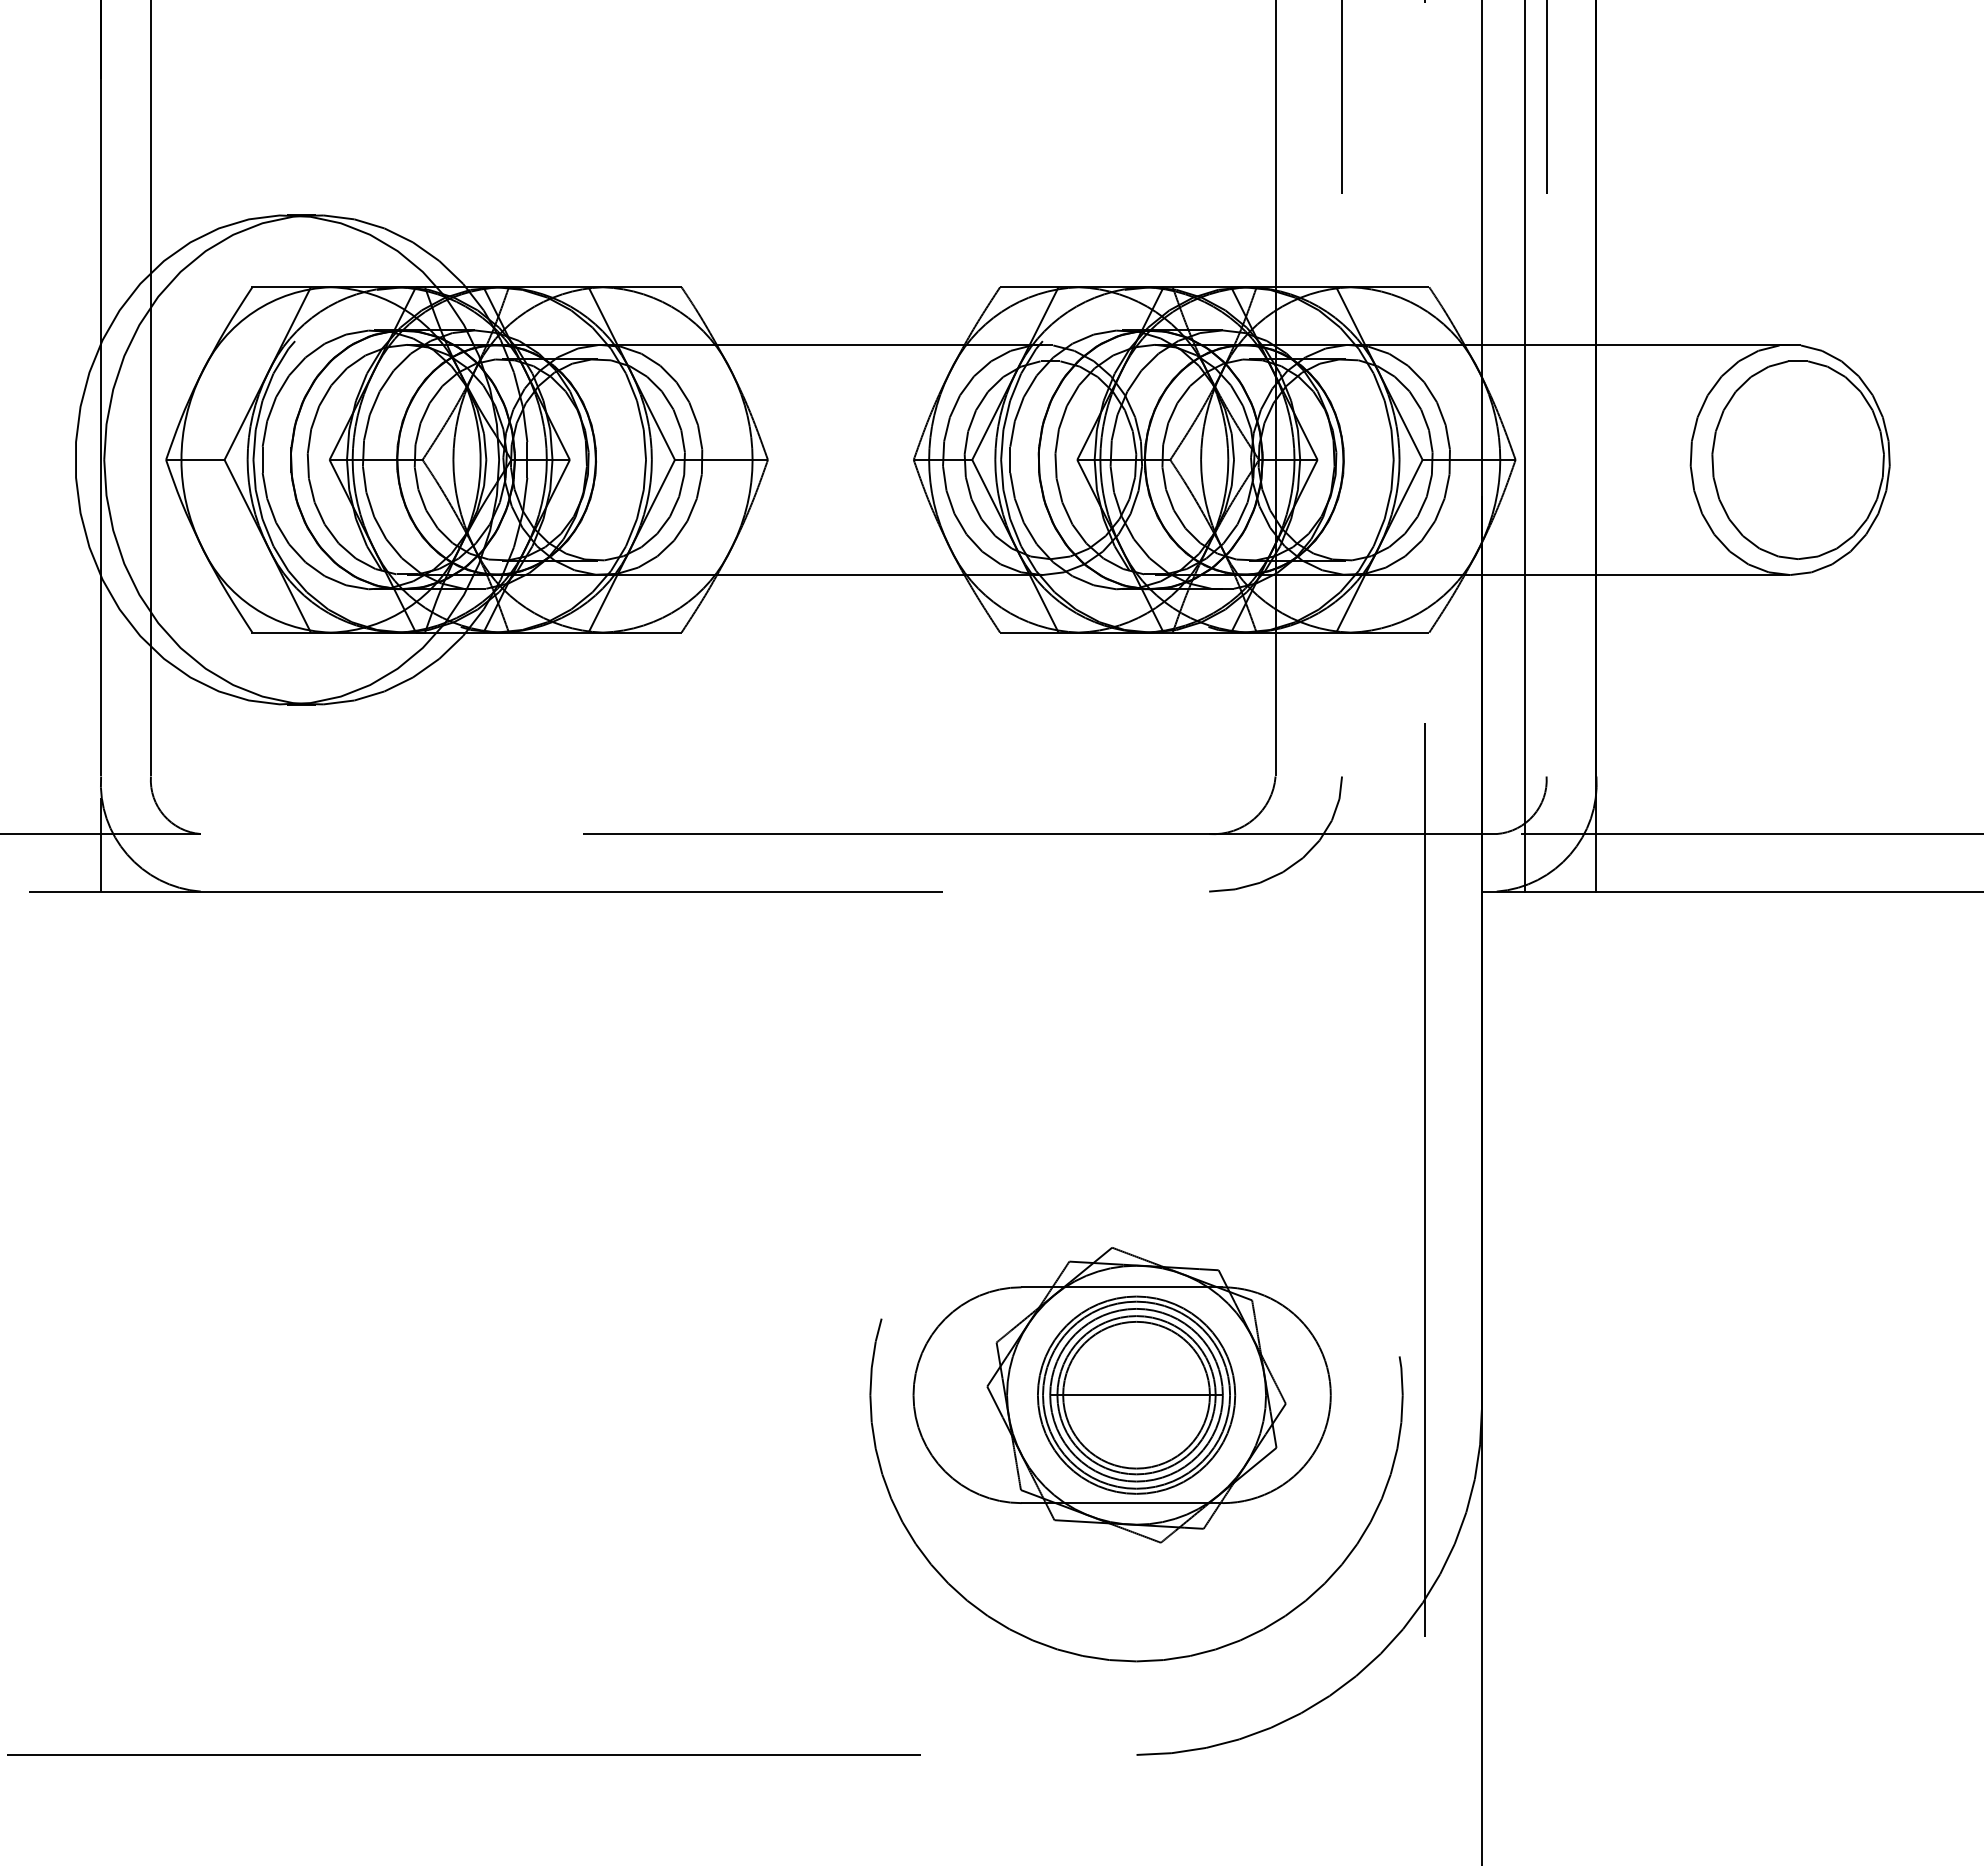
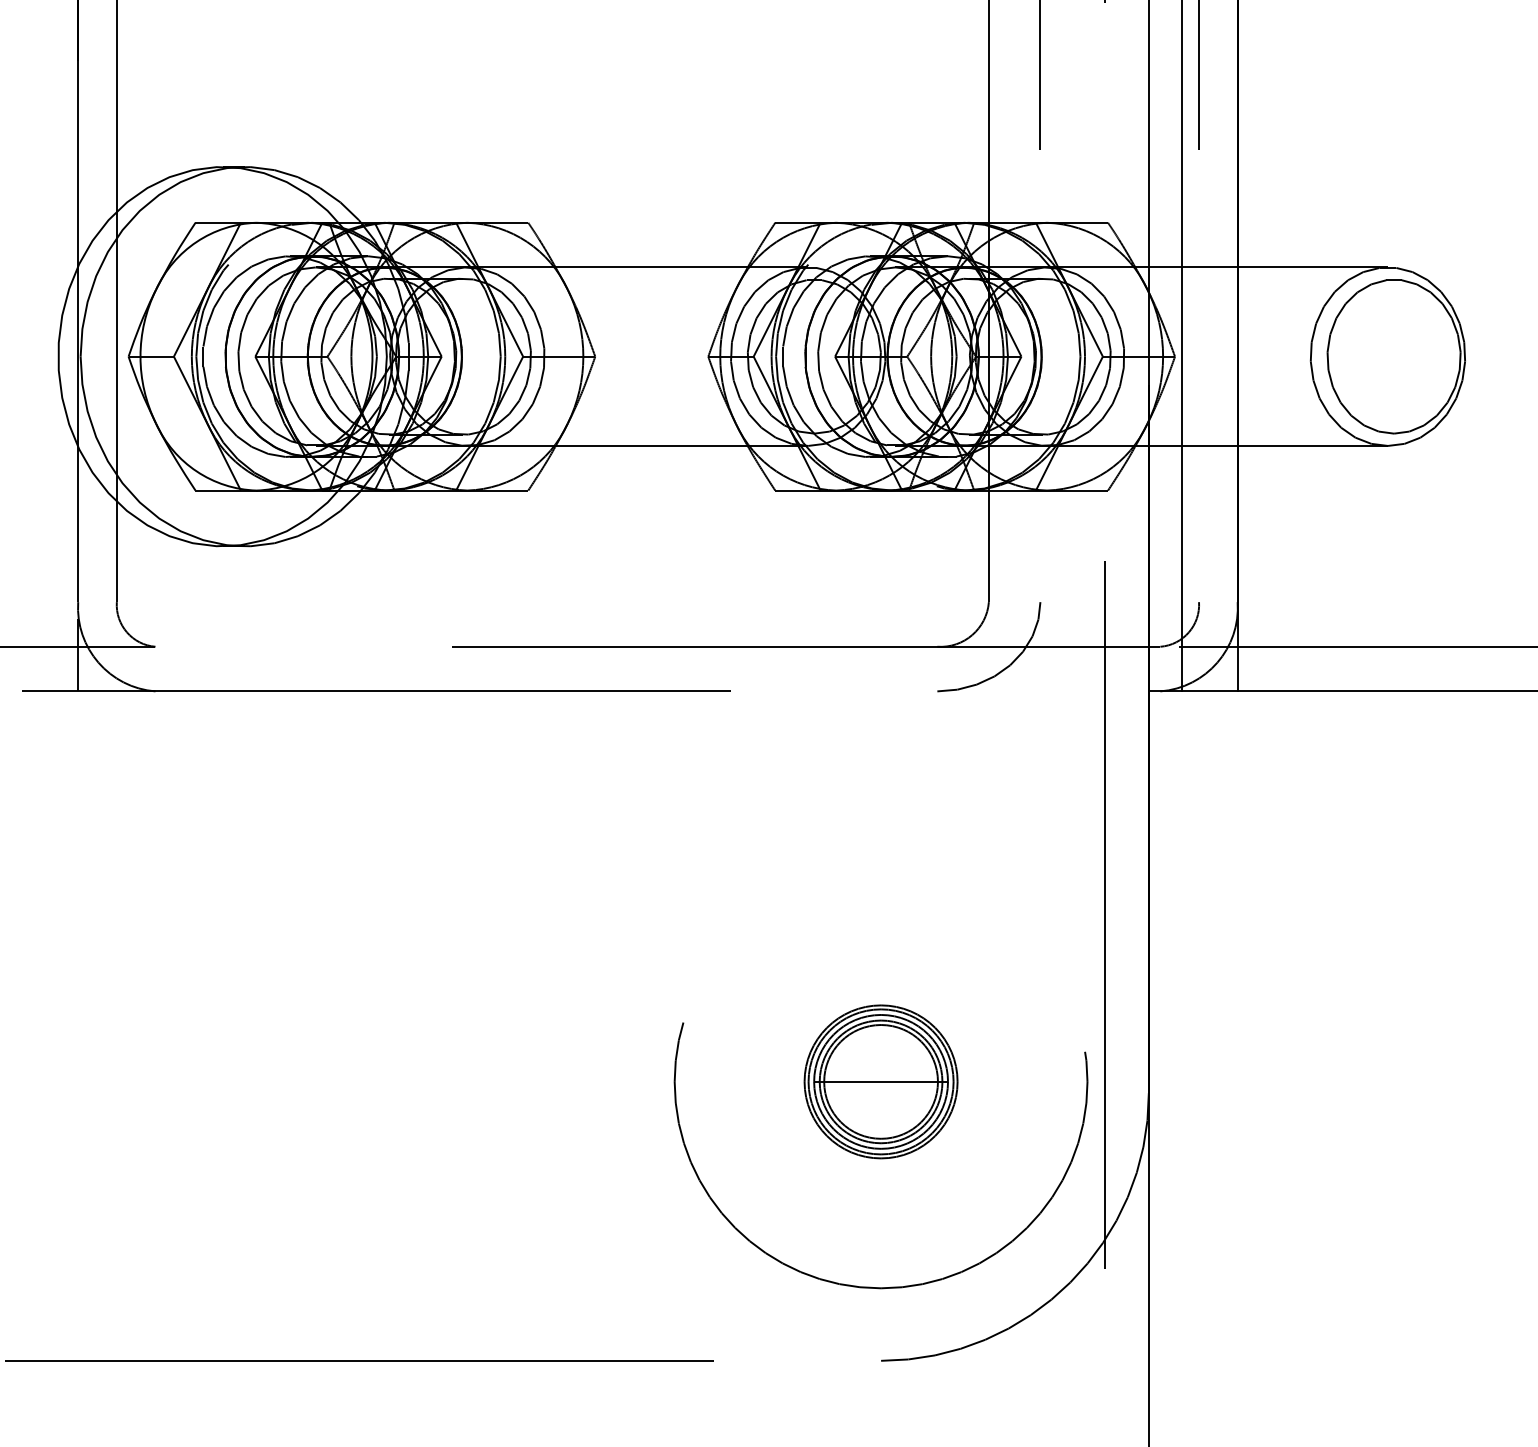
part: (1121, 1395) -> (869, 1082), removed

